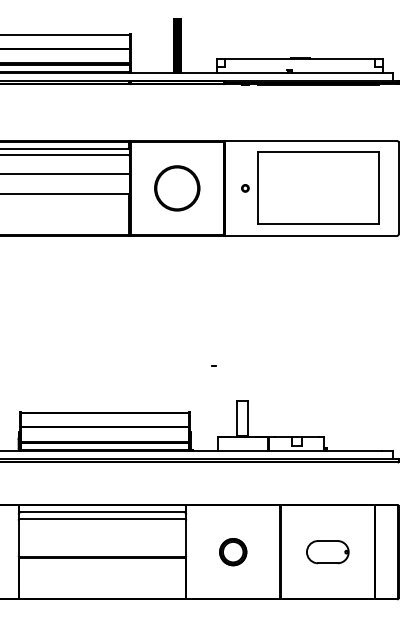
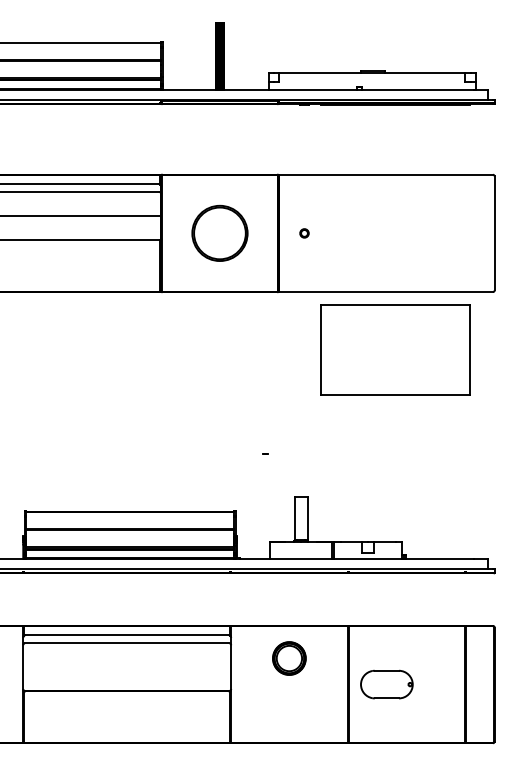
part: (318, 187) -> (395, 348), moved
part: (233, 552) -> (289, 658), moved
part: (327, 552) -> (386, 685), moved

